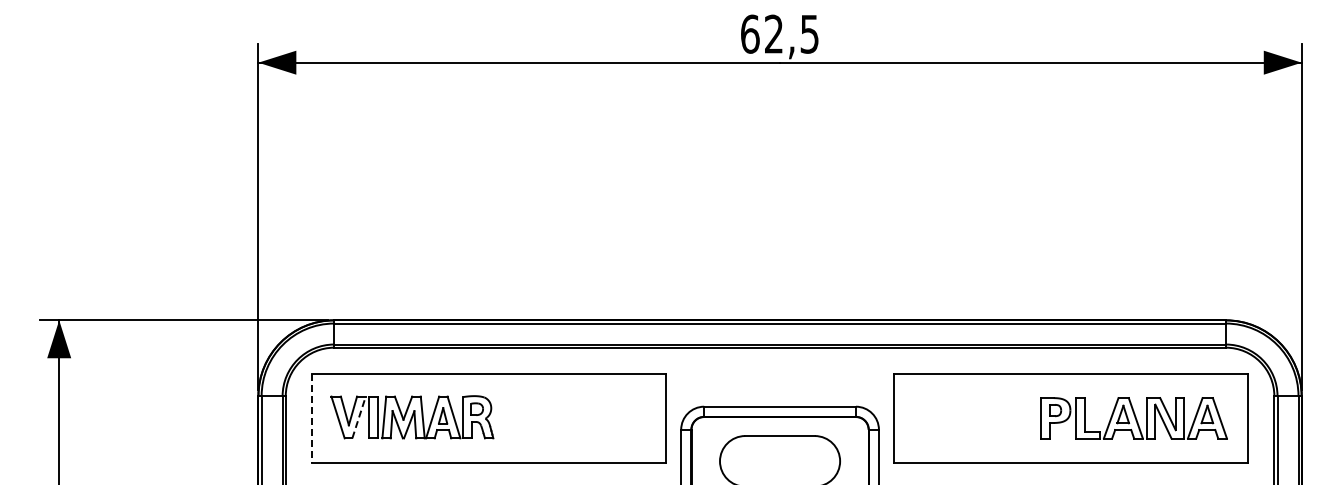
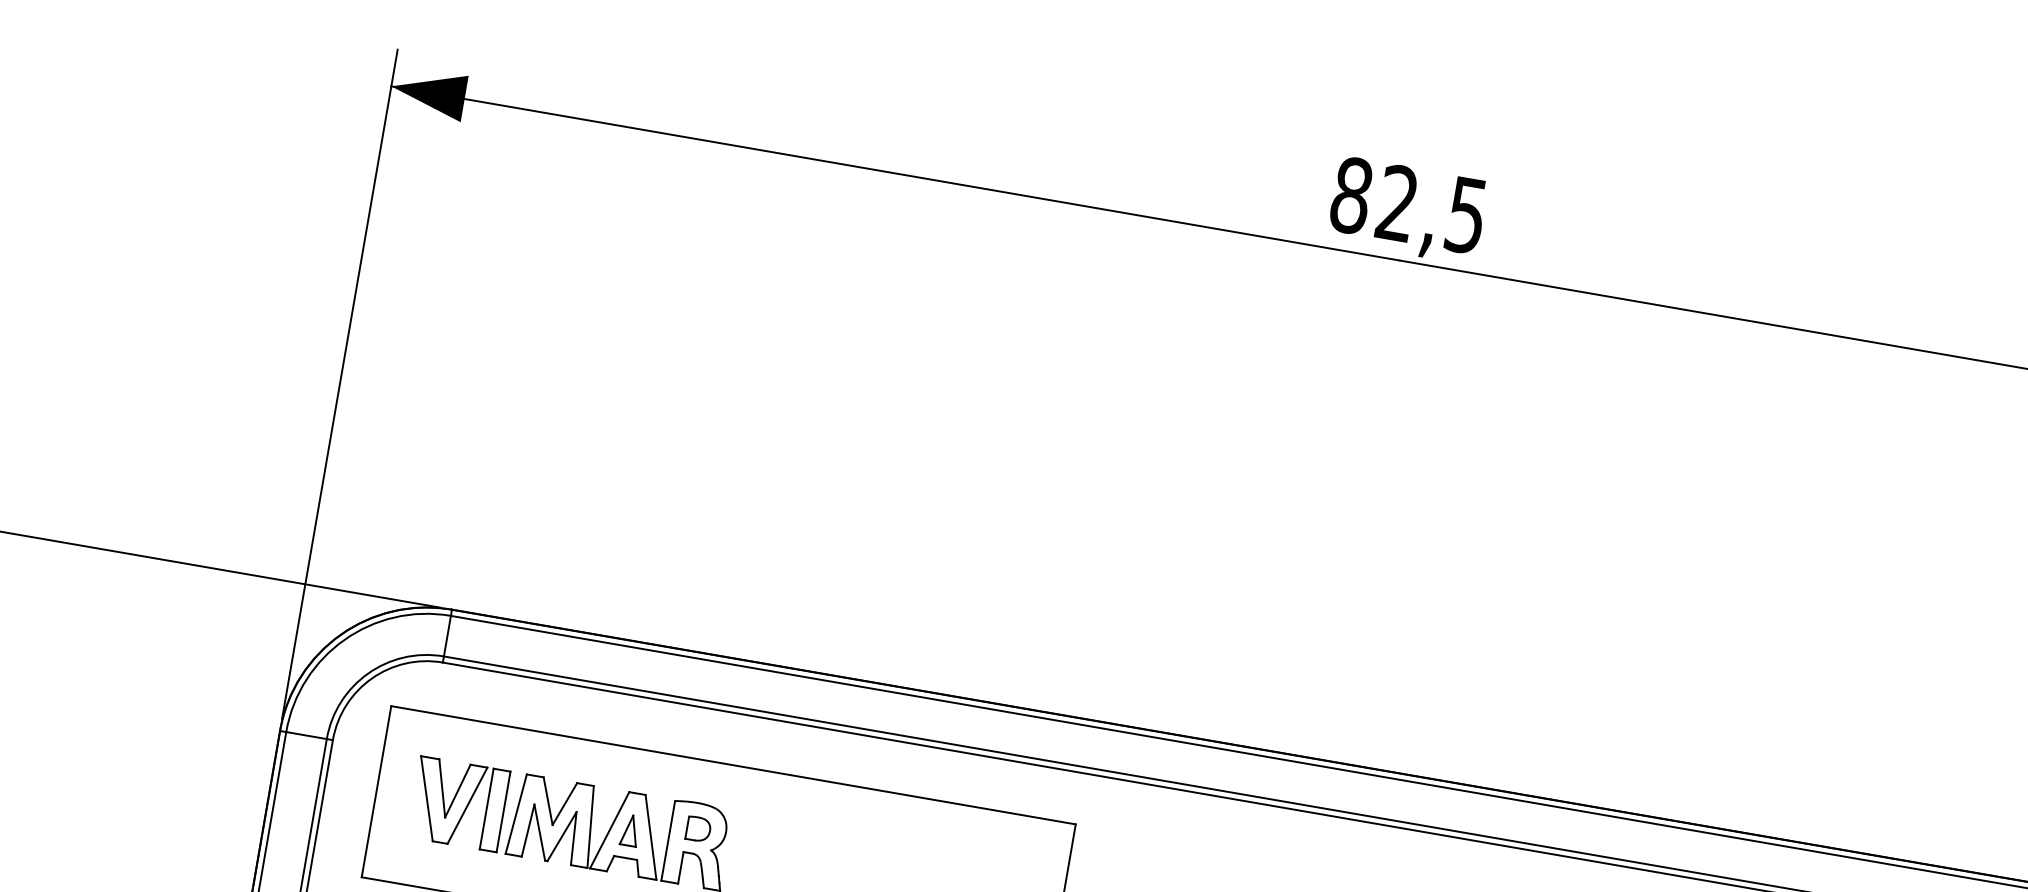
text: (750, 33) -> (1352, 194), 62,5 -> 82,5
line: (359, 417) -> (468, 805), dashed -> solid
line: (312, 418) -> (377, 792), dashed -> solid

